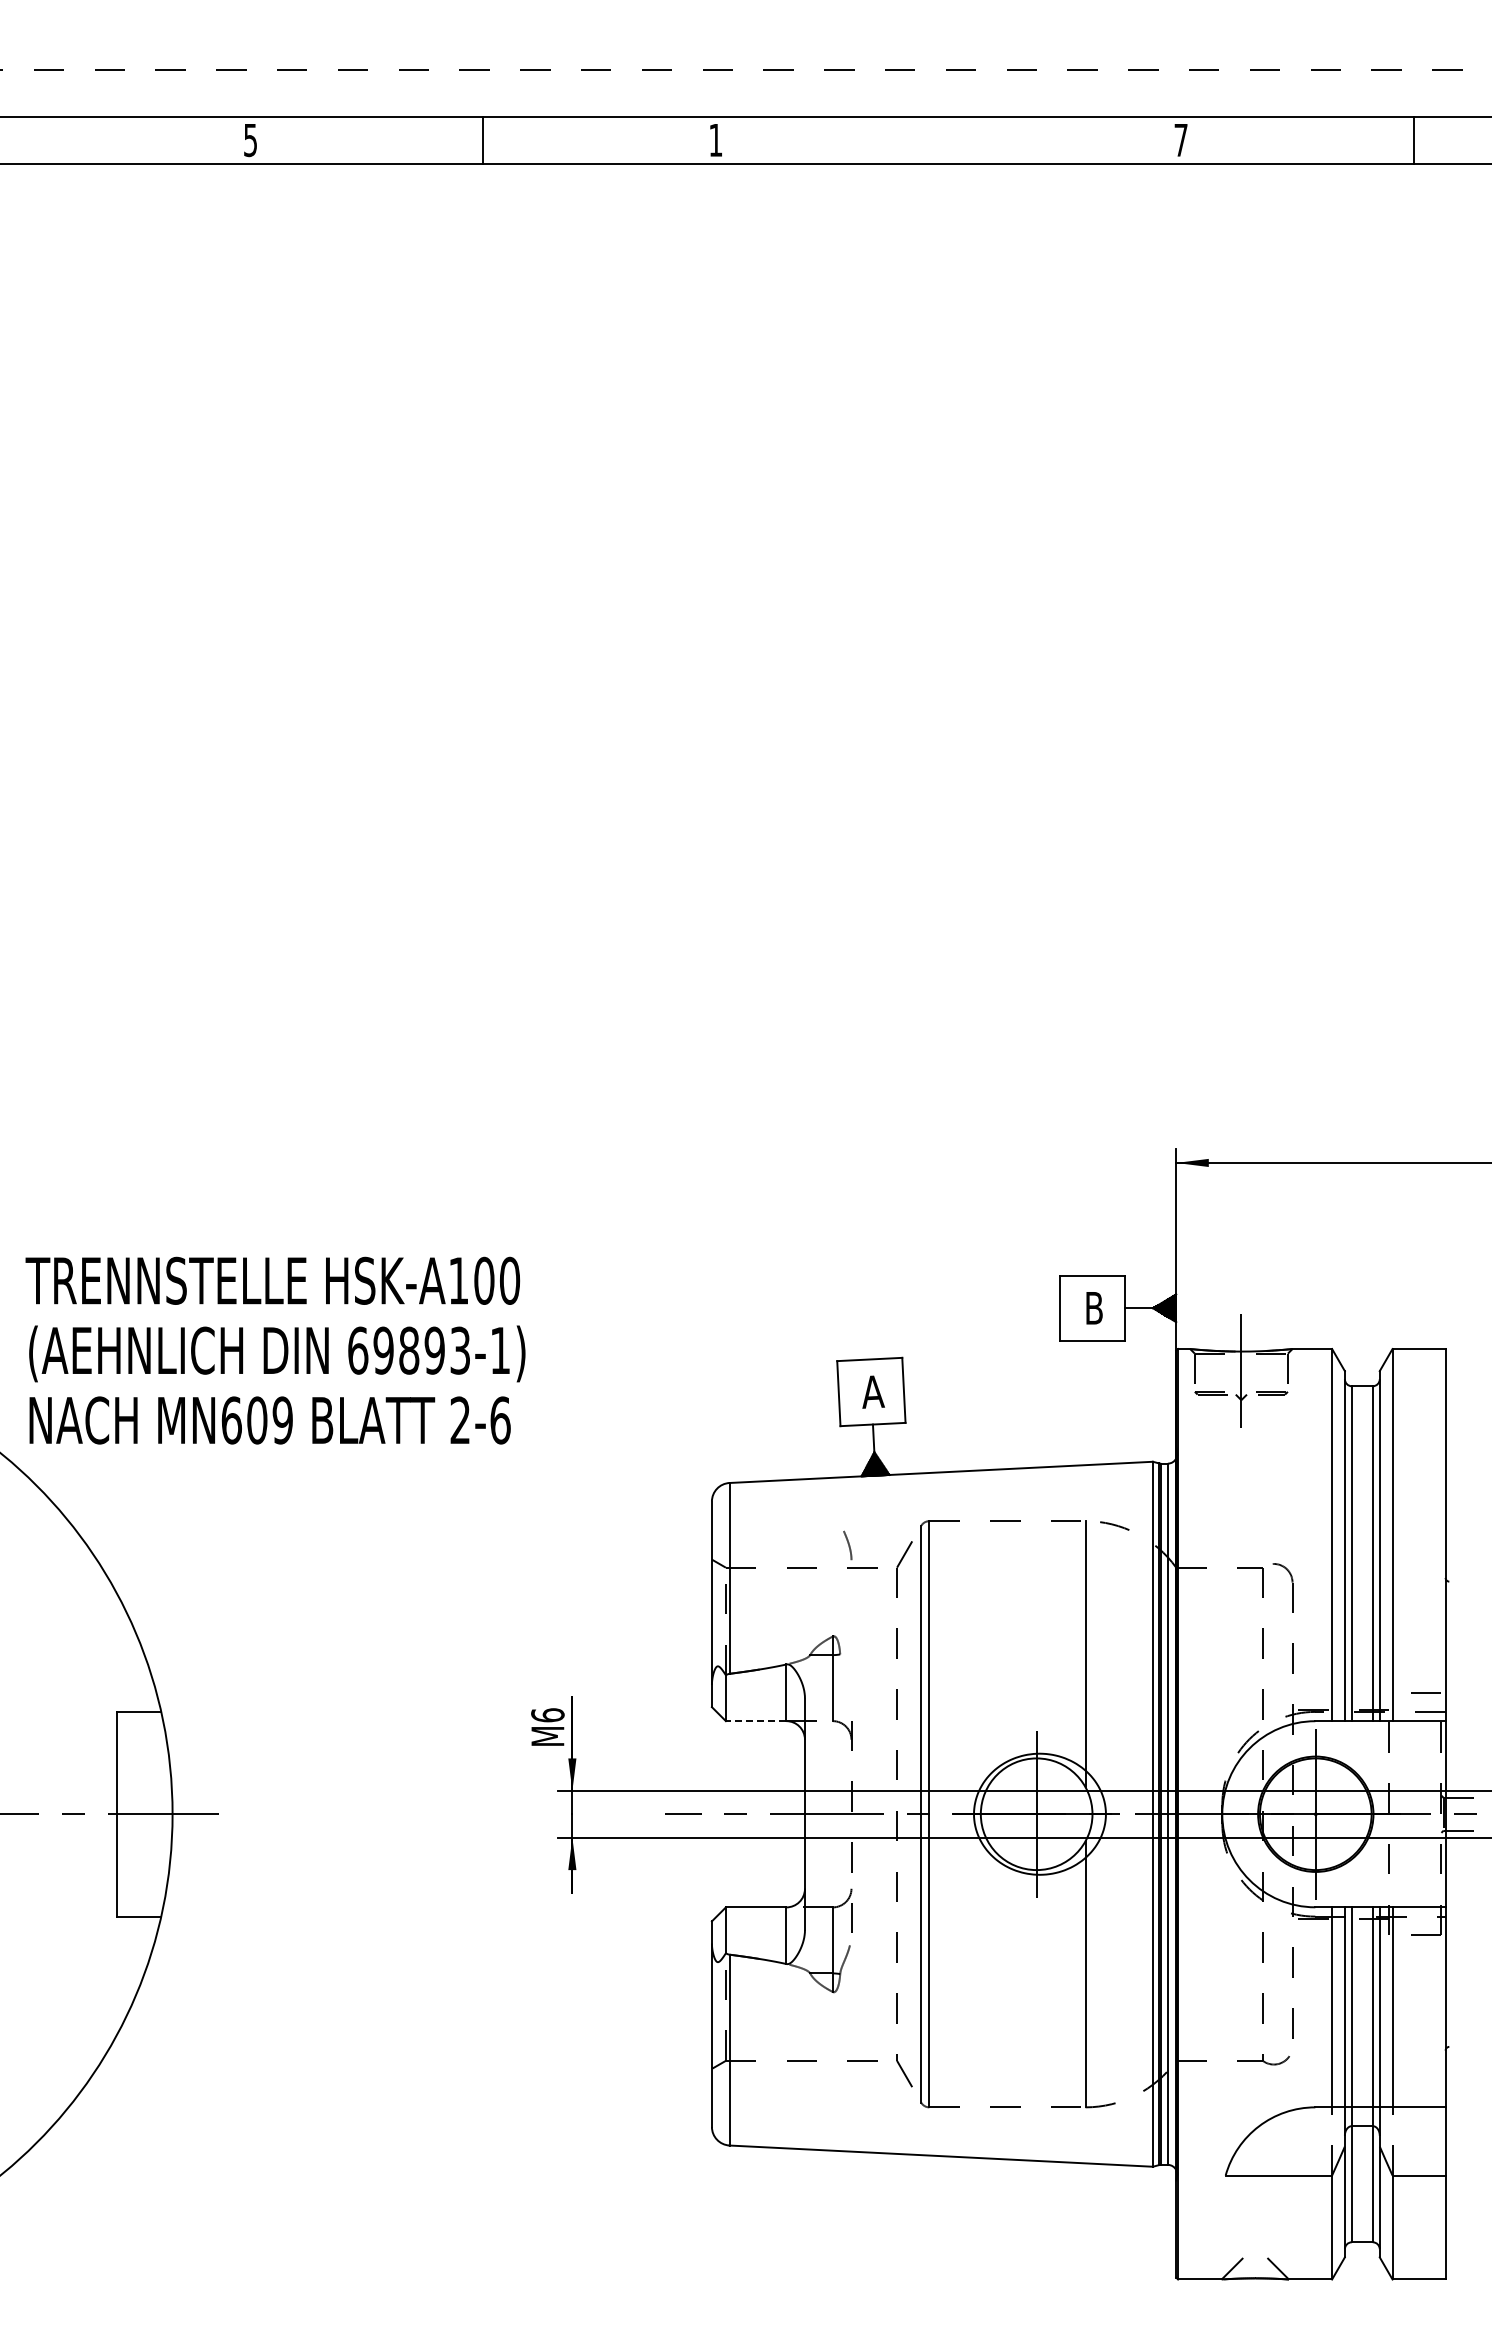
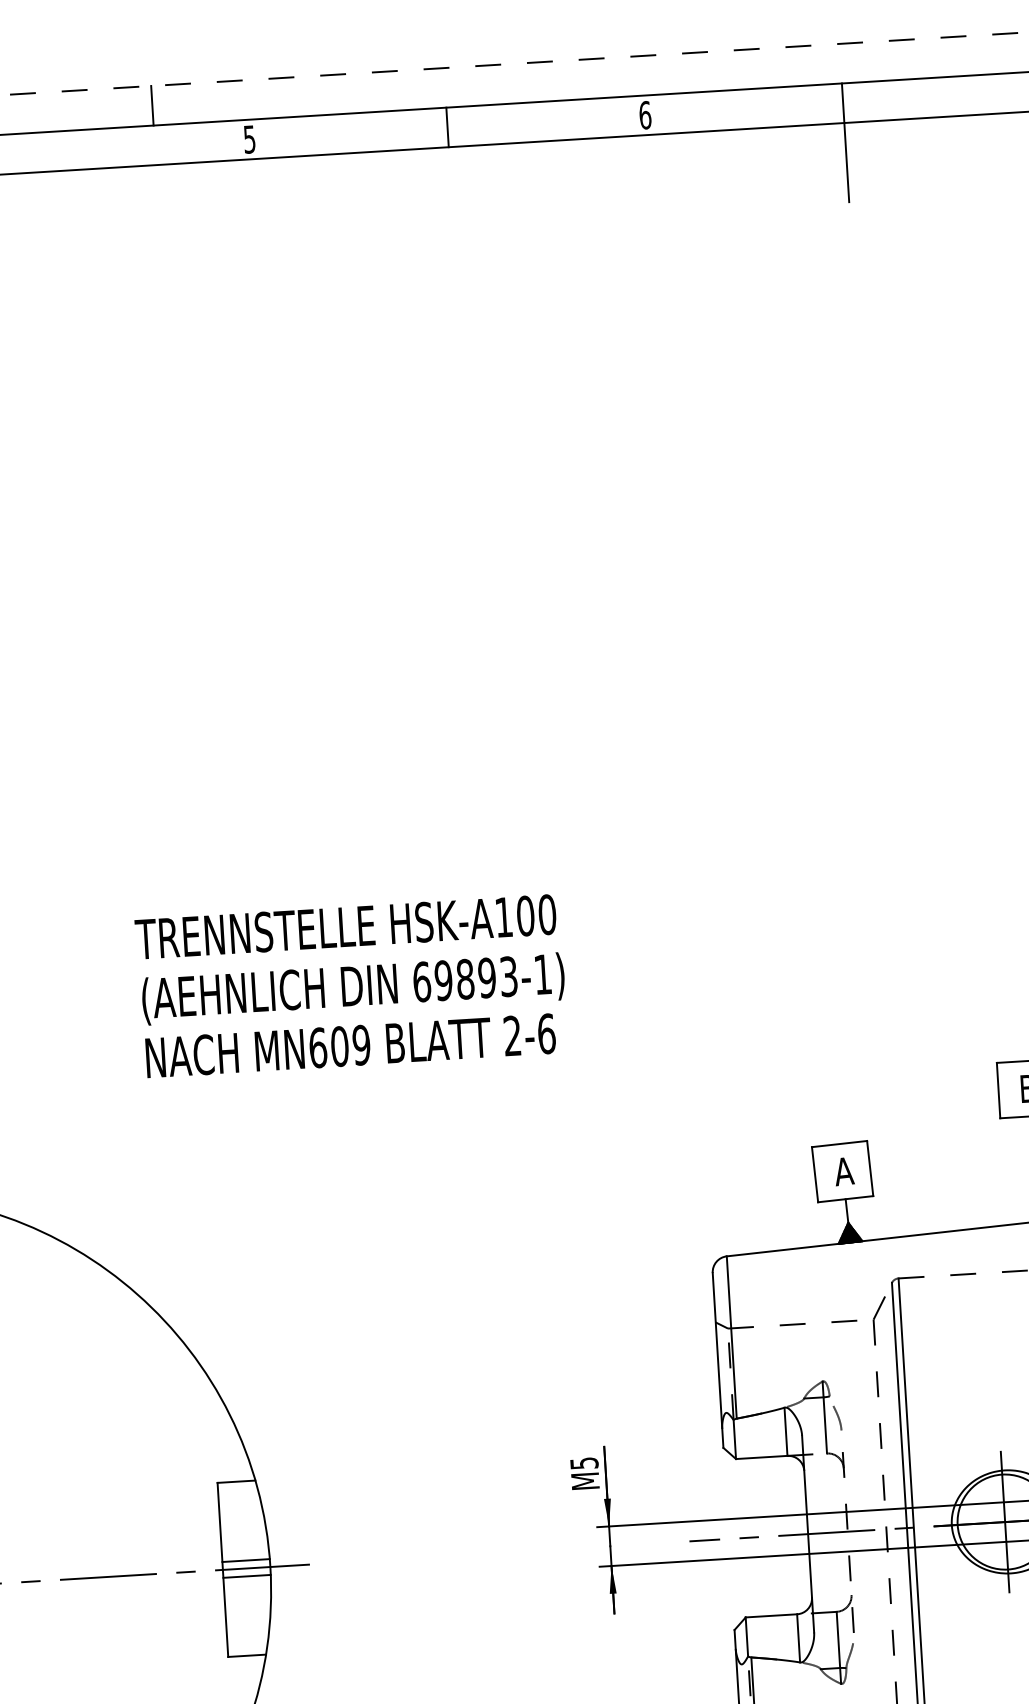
line: (139, 93) -> (152, 105), added
text: (715, 140) -> (644, 115), 1 -> 6
line: (948, 186) -> (845, 142), added
text: (275, 1350) -> (351, 986), moved
curve: (848, 1545) -> (838, 1418), moved
text: (547, 1715) -> (584, 1463), M6 -> M5
line: (755, 1721) -> (761, 1457), dashed -> solid
line: (144, 1804) -> (245, 1560), added
line: (144, 1823) -> (246, 1576), added

